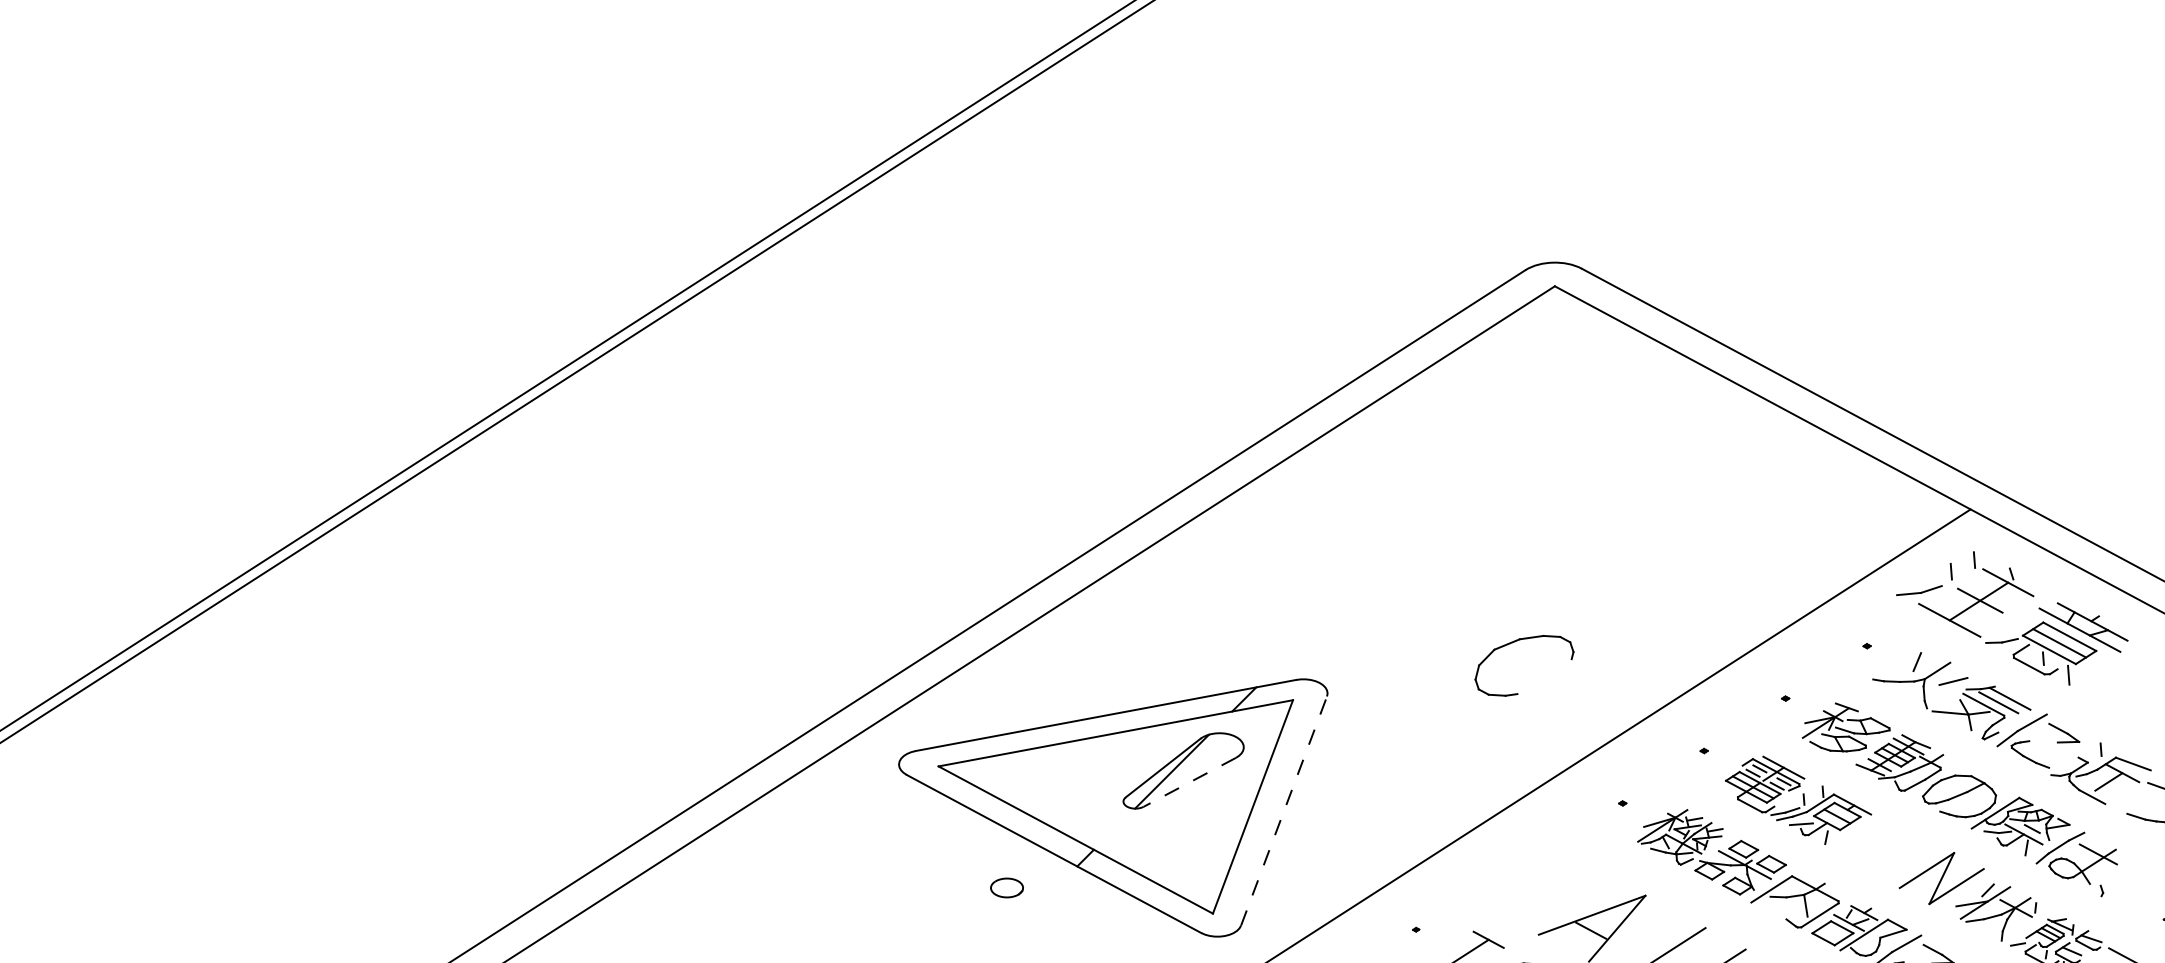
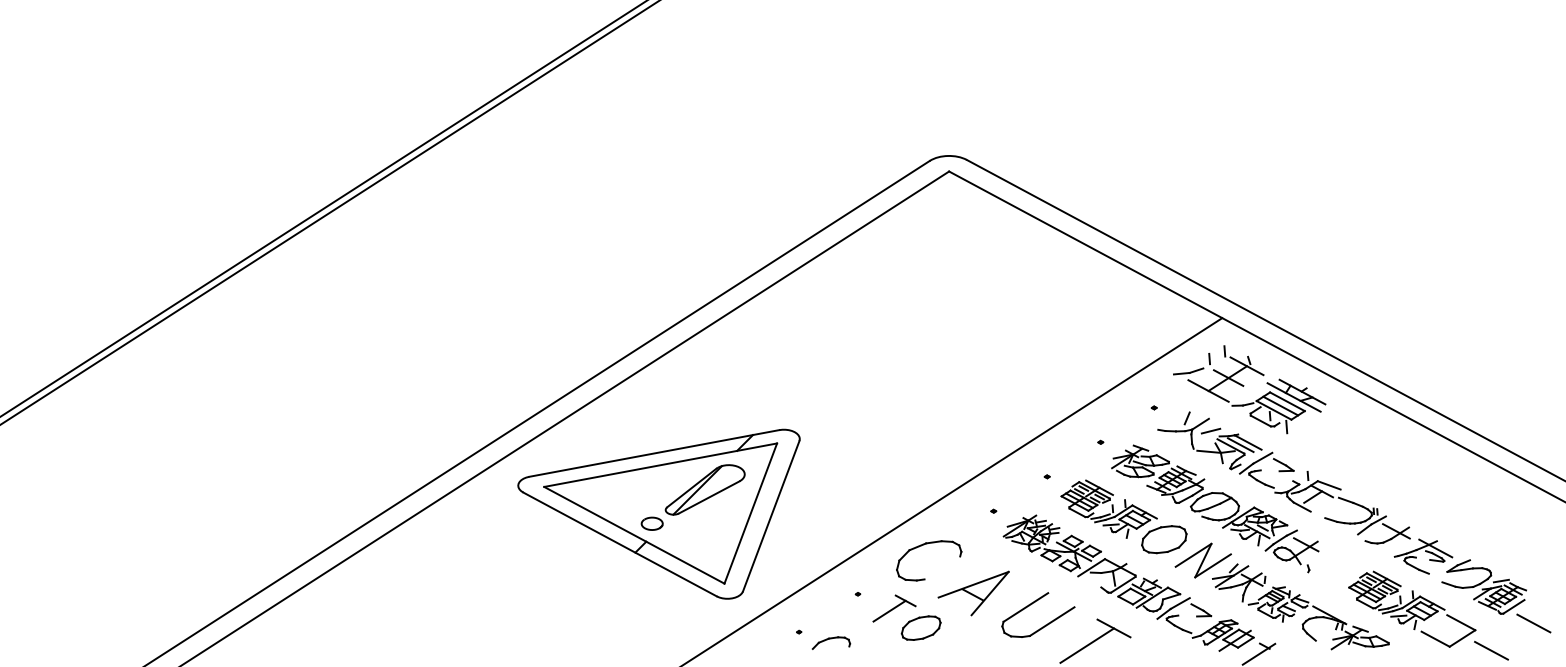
part: (1517, 642) -> (924, 545), moved
line: (1188, 782) -> (708, 497), dashed -> solid
line: (1284, 809) -> (771, 515), dashed -> solid
part: (1882, 846) -> (1164, 539), added
part: (1005, 887) -> (651, 523), moved

